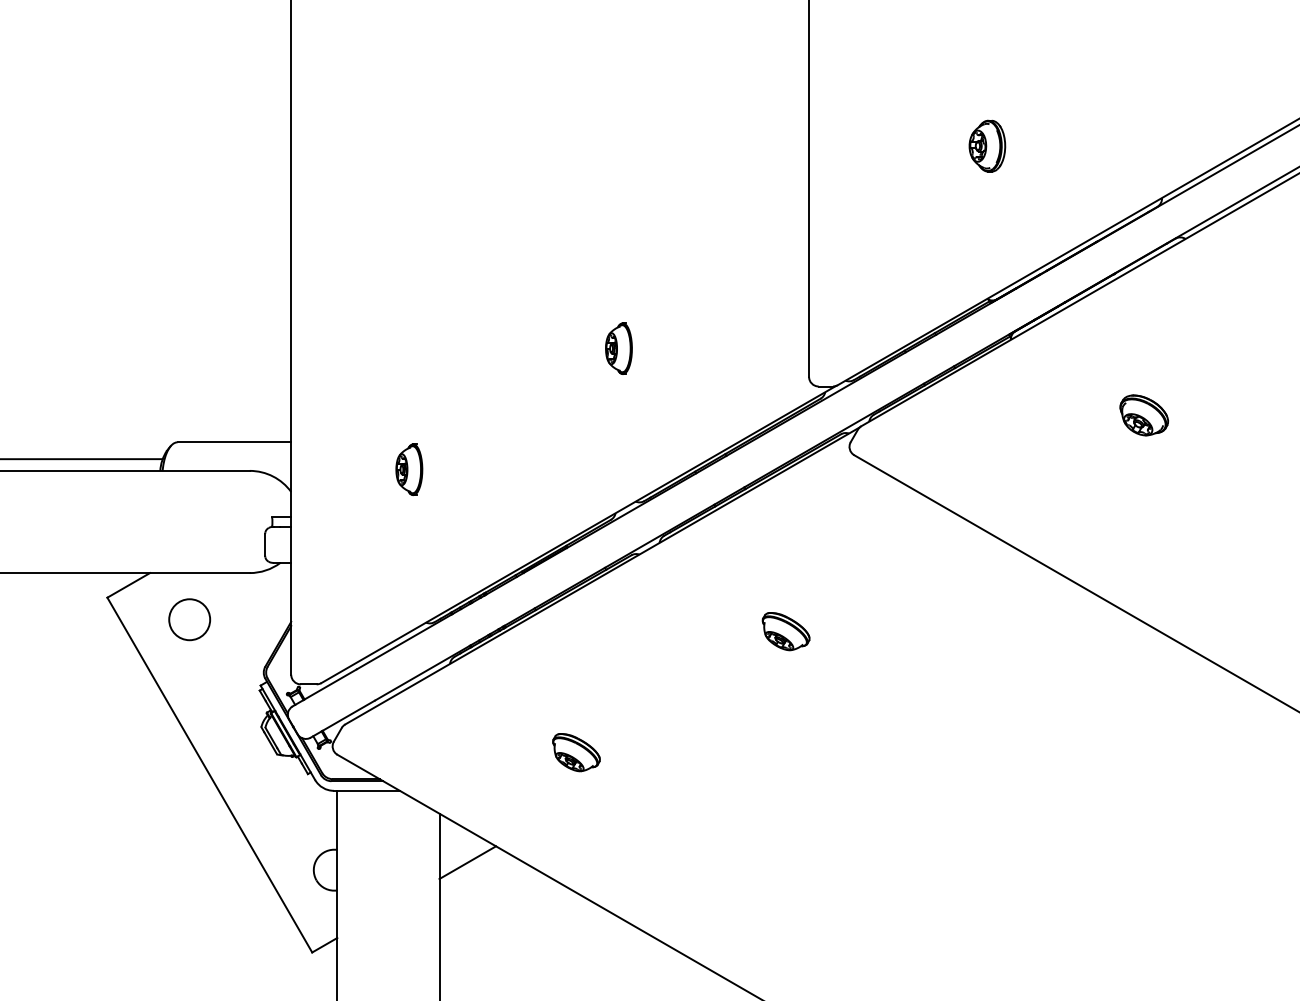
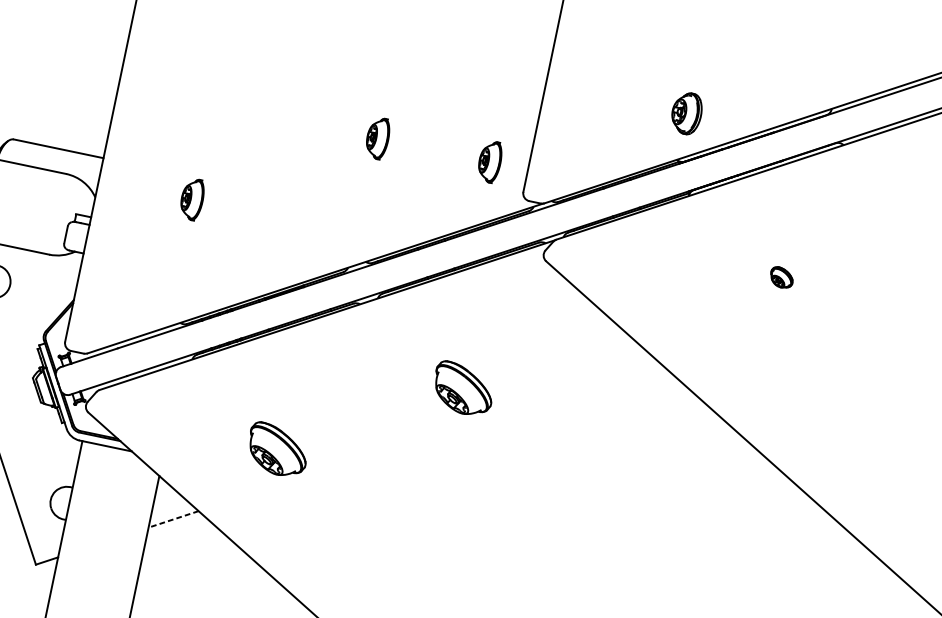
part: (987, 145) -> (687, 112), moved
part: (760, 348) -> (489, 161), added
part: (1144, 415) -> (782, 277), size x0.6
part: (785, 631) -> (462, 389), size x1.6
part: (576, 752) -> (277, 450), size x1.6
line: (467, 862) -> (173, 519), solid -> dashed

